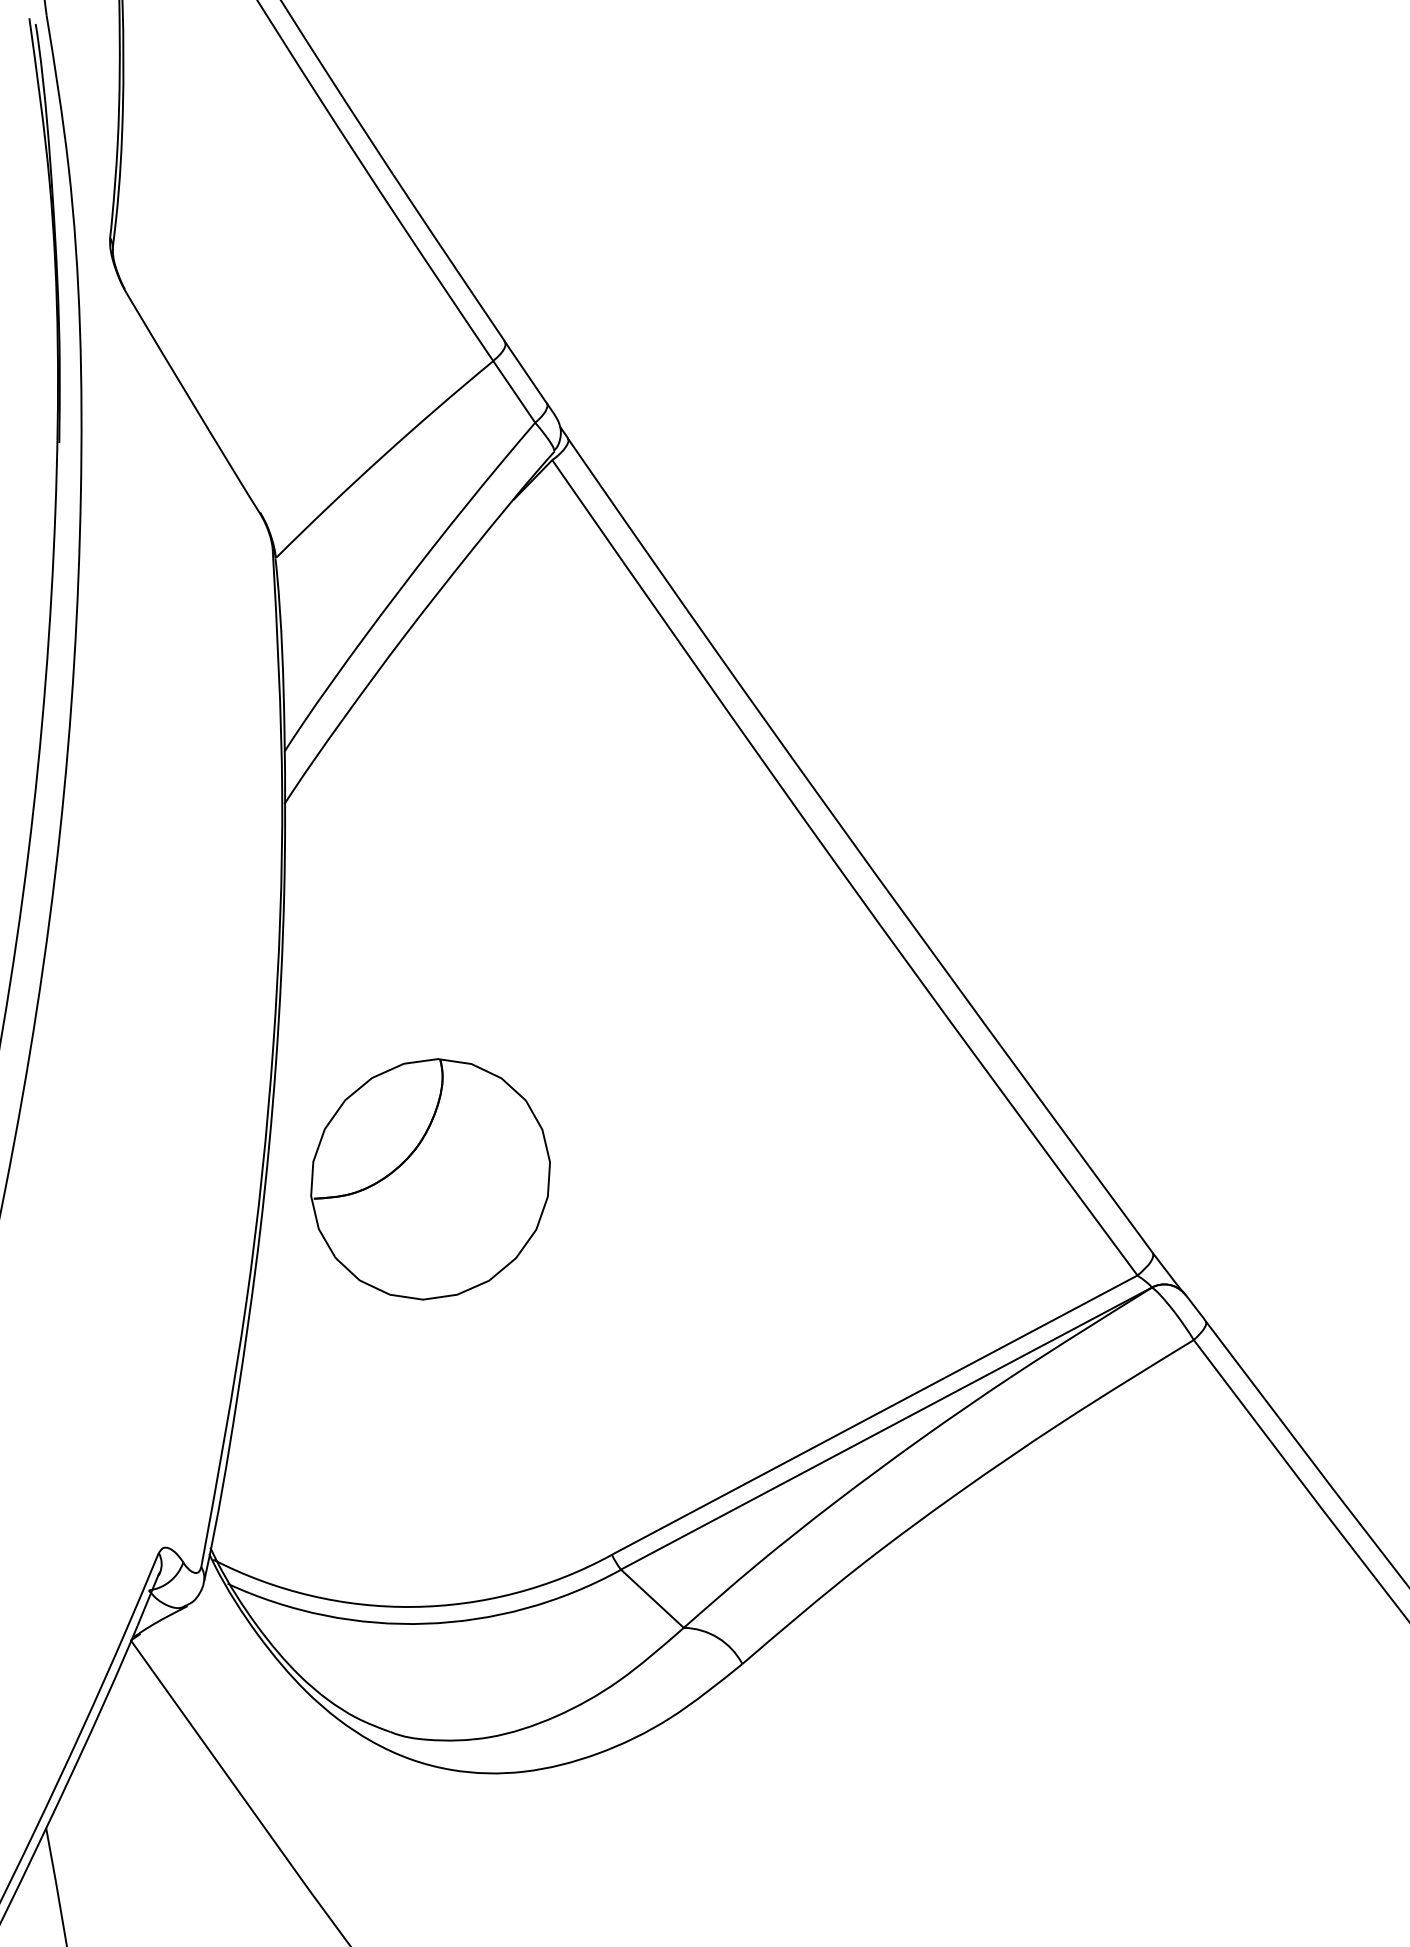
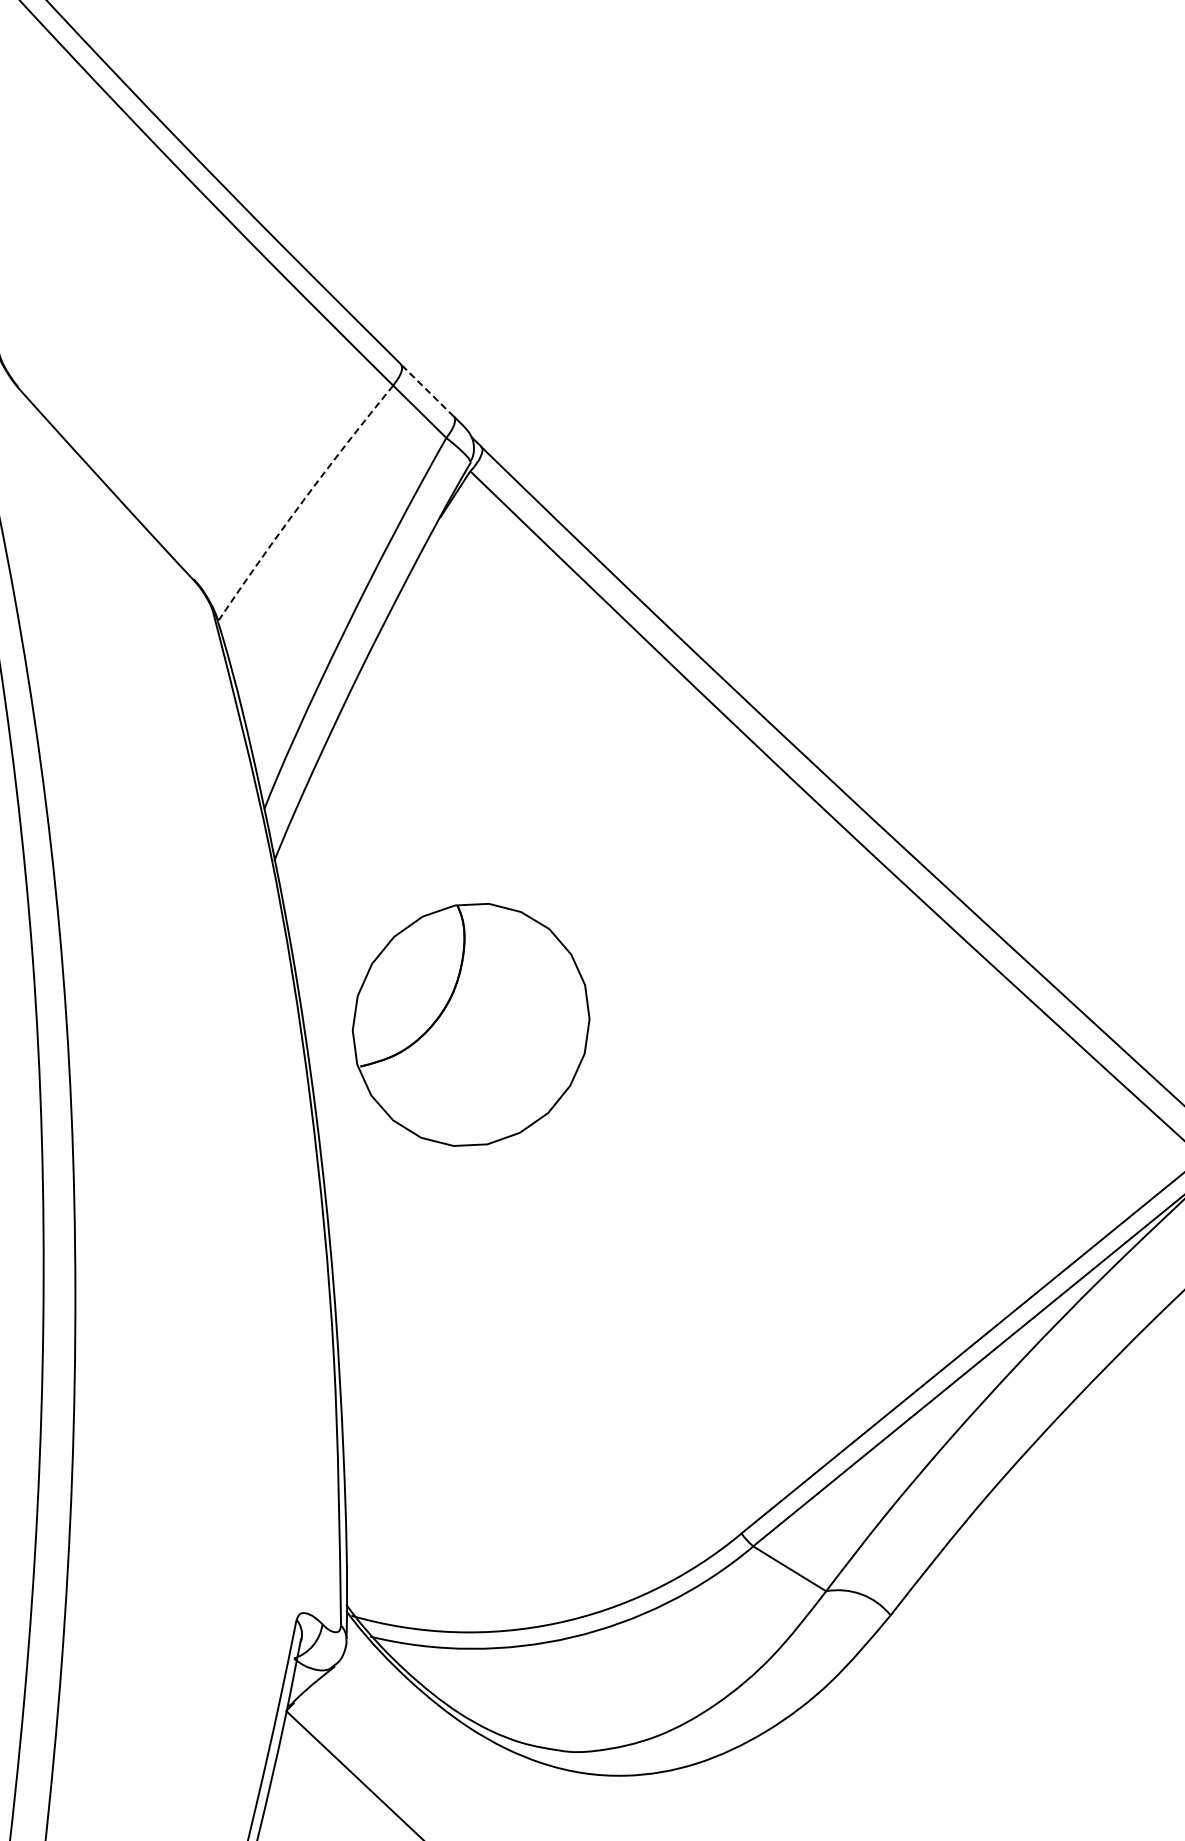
line: (525, 371) -> (426, 389), solid -> dashed
arc: (382, 456) -> (303, 500), solid -> dashed
part: (430, 1179) -> (471, 1025), moved

